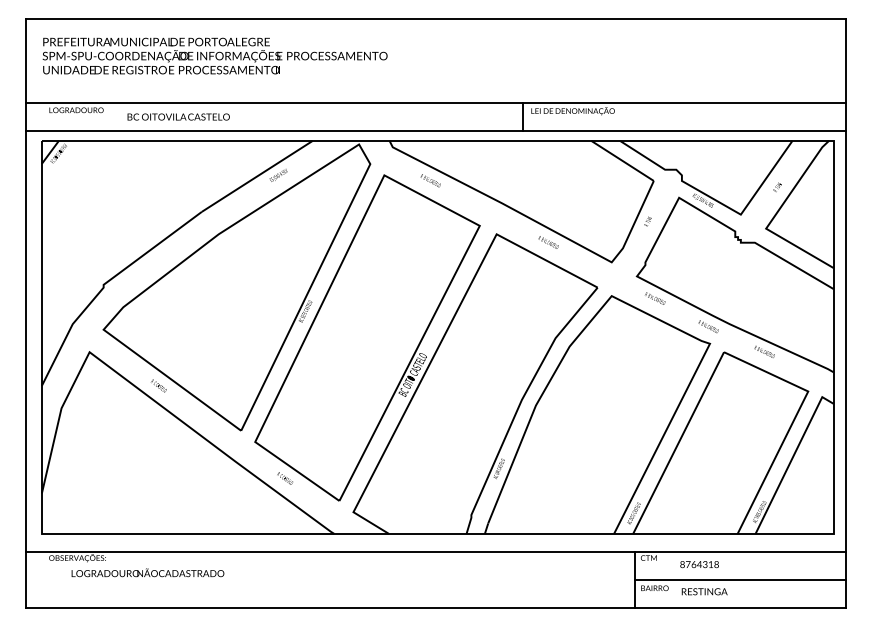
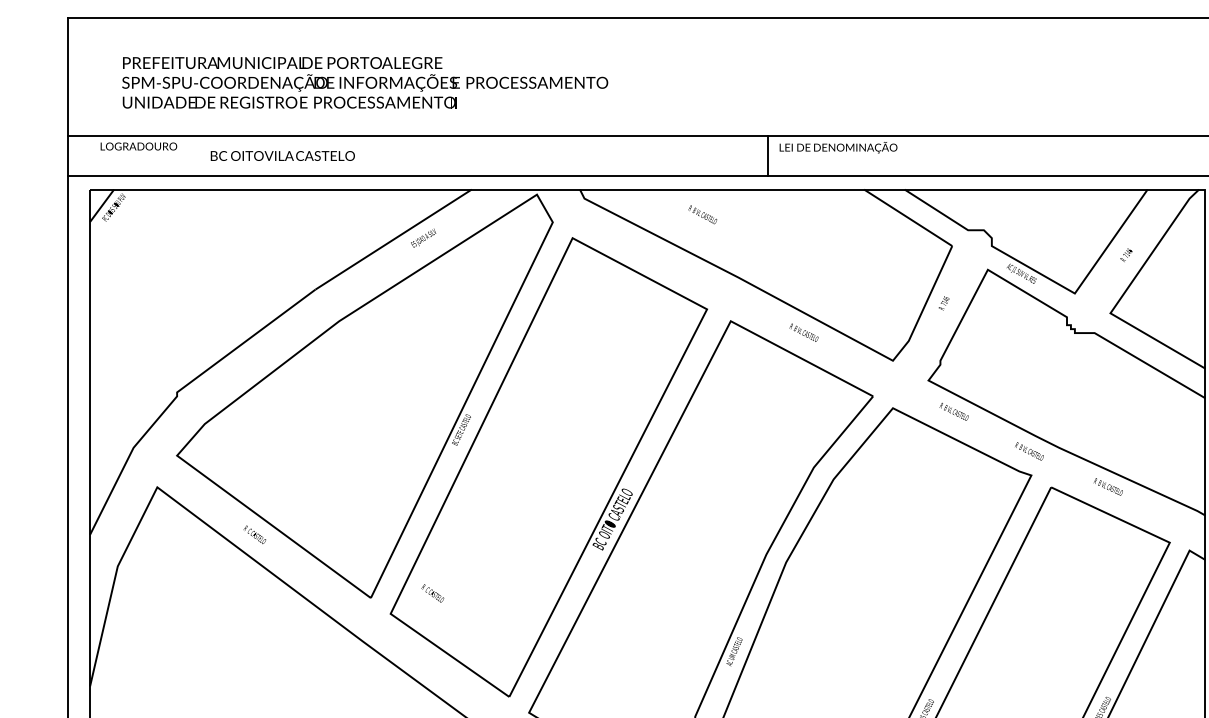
text: (214, 55) -> (364, 81), moved
text: (430, 180) -> (702, 214), moved
text: (284, 478) -> (431, 593), moved

